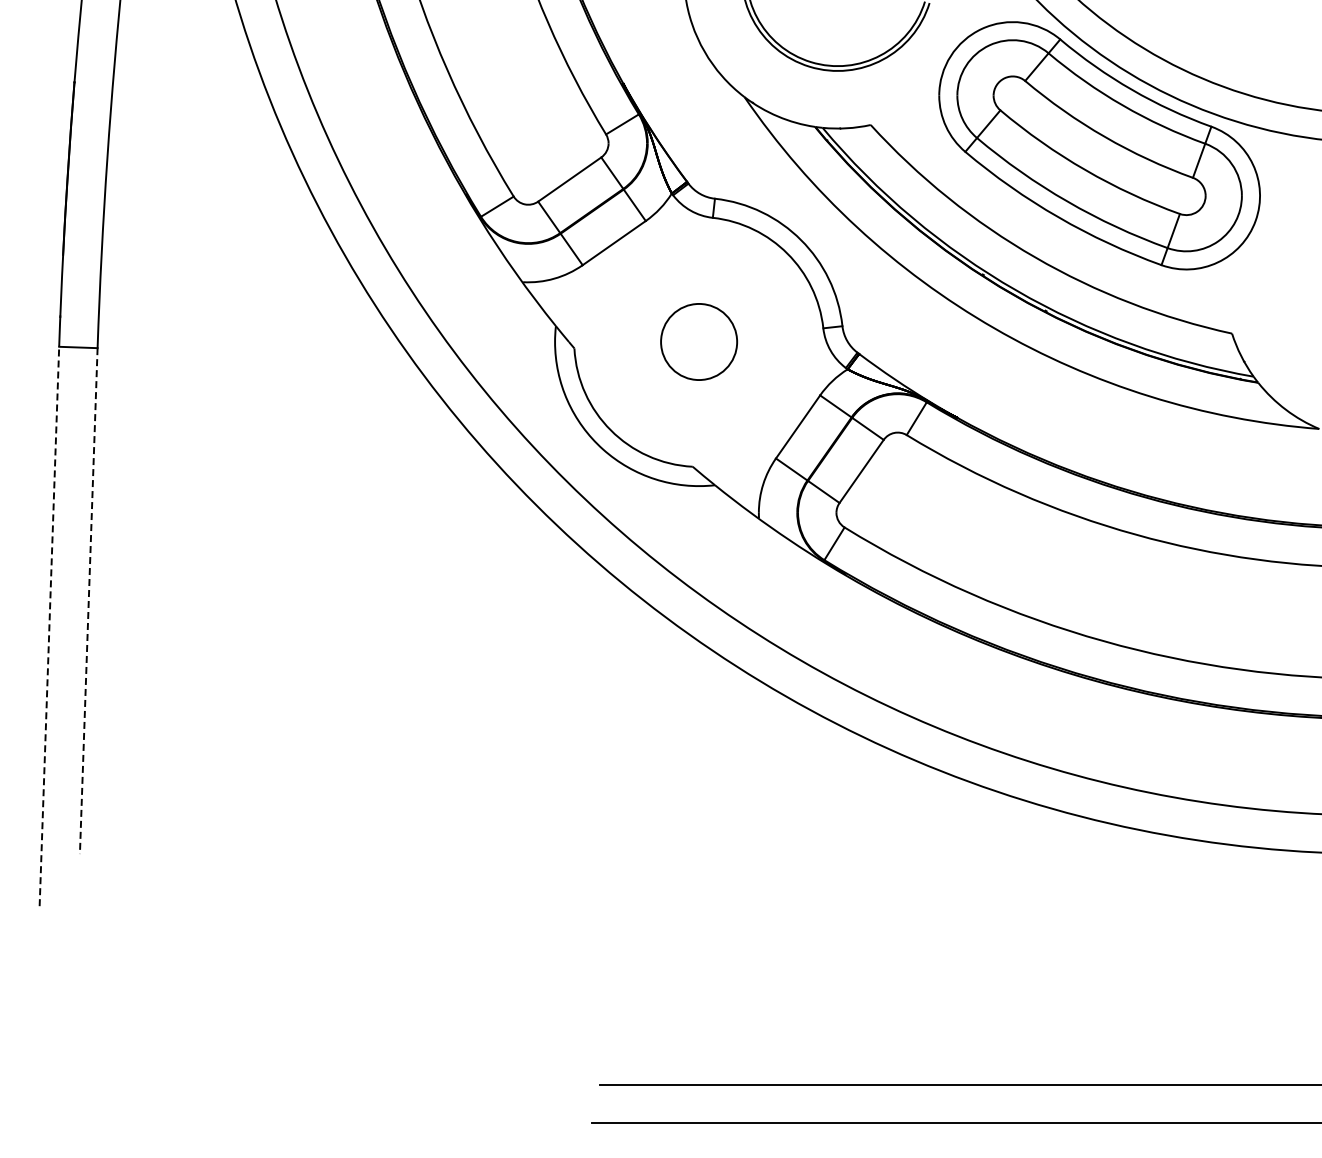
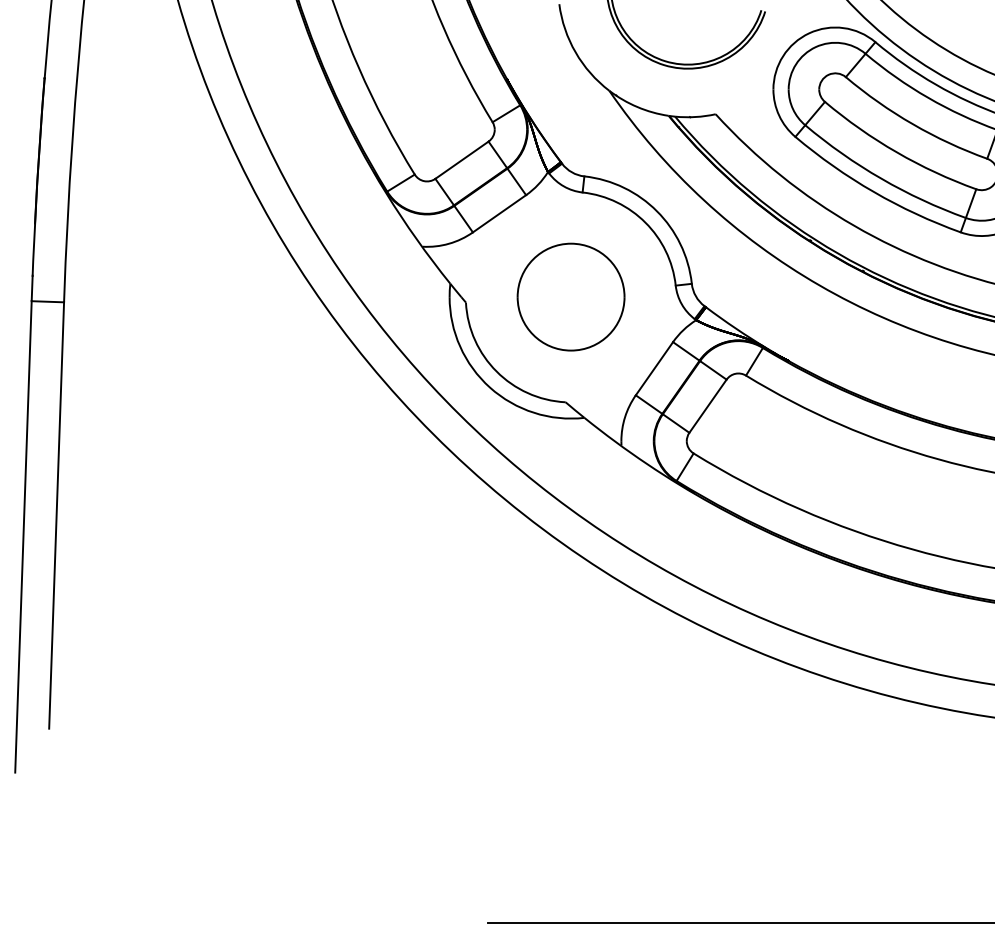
part: (698, 341) -> (570, 296), size x1.67
line: (88, 601) -> (56, 515), dashed -> solid
line: (49, 626) -> (23, 536), dashed -> solid

